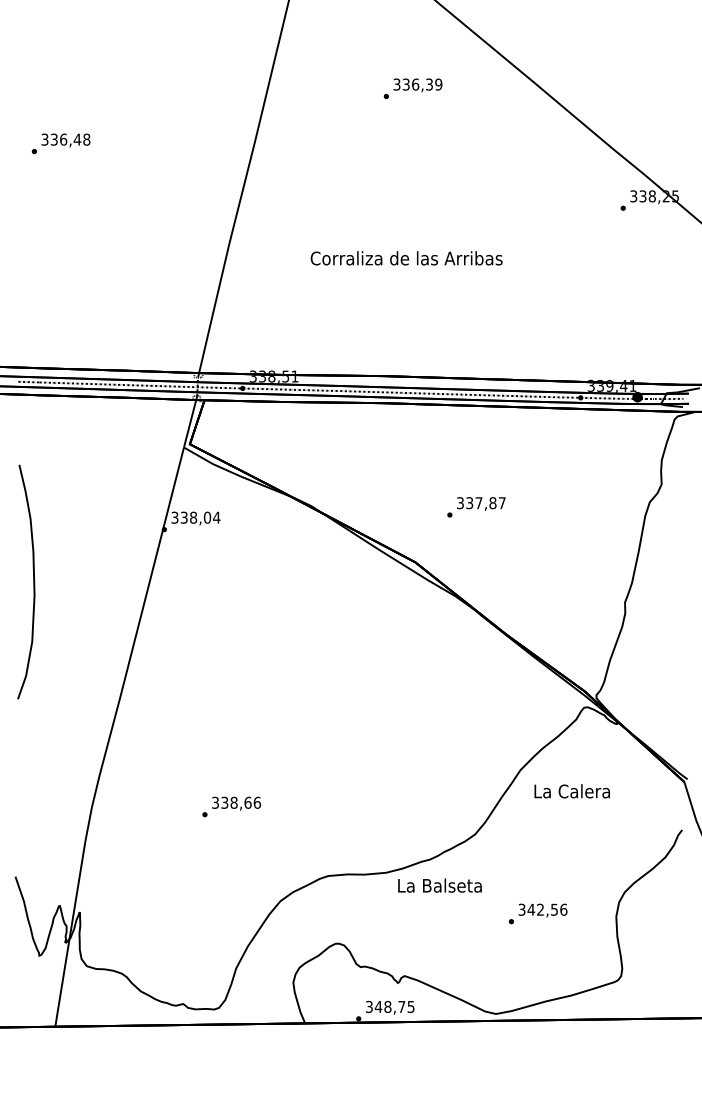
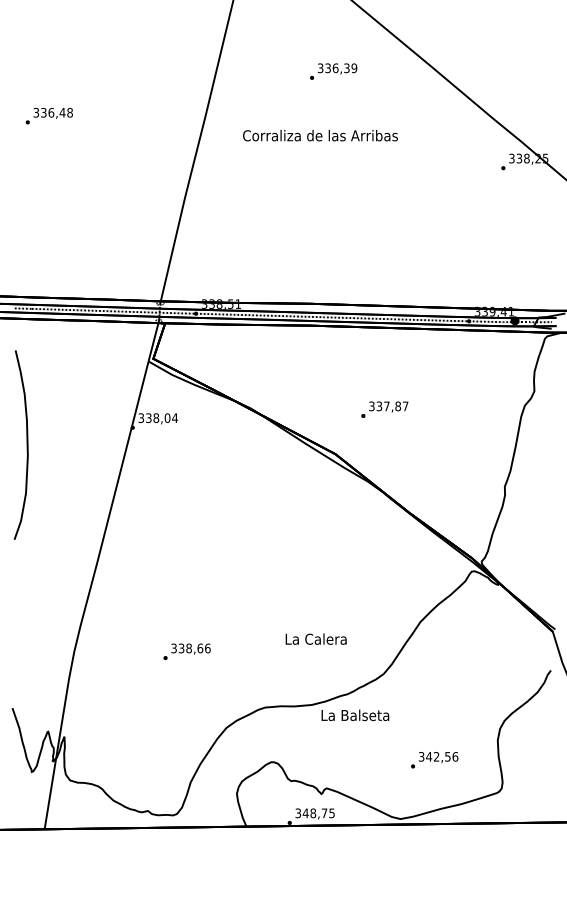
text: (406, 258) -> (320, 135), moved
curve: (32, 581) -> (26, 444), moved
text: (571, 790) -> (315, 638), moved
text: (537, 914) -> (434, 760), moved

